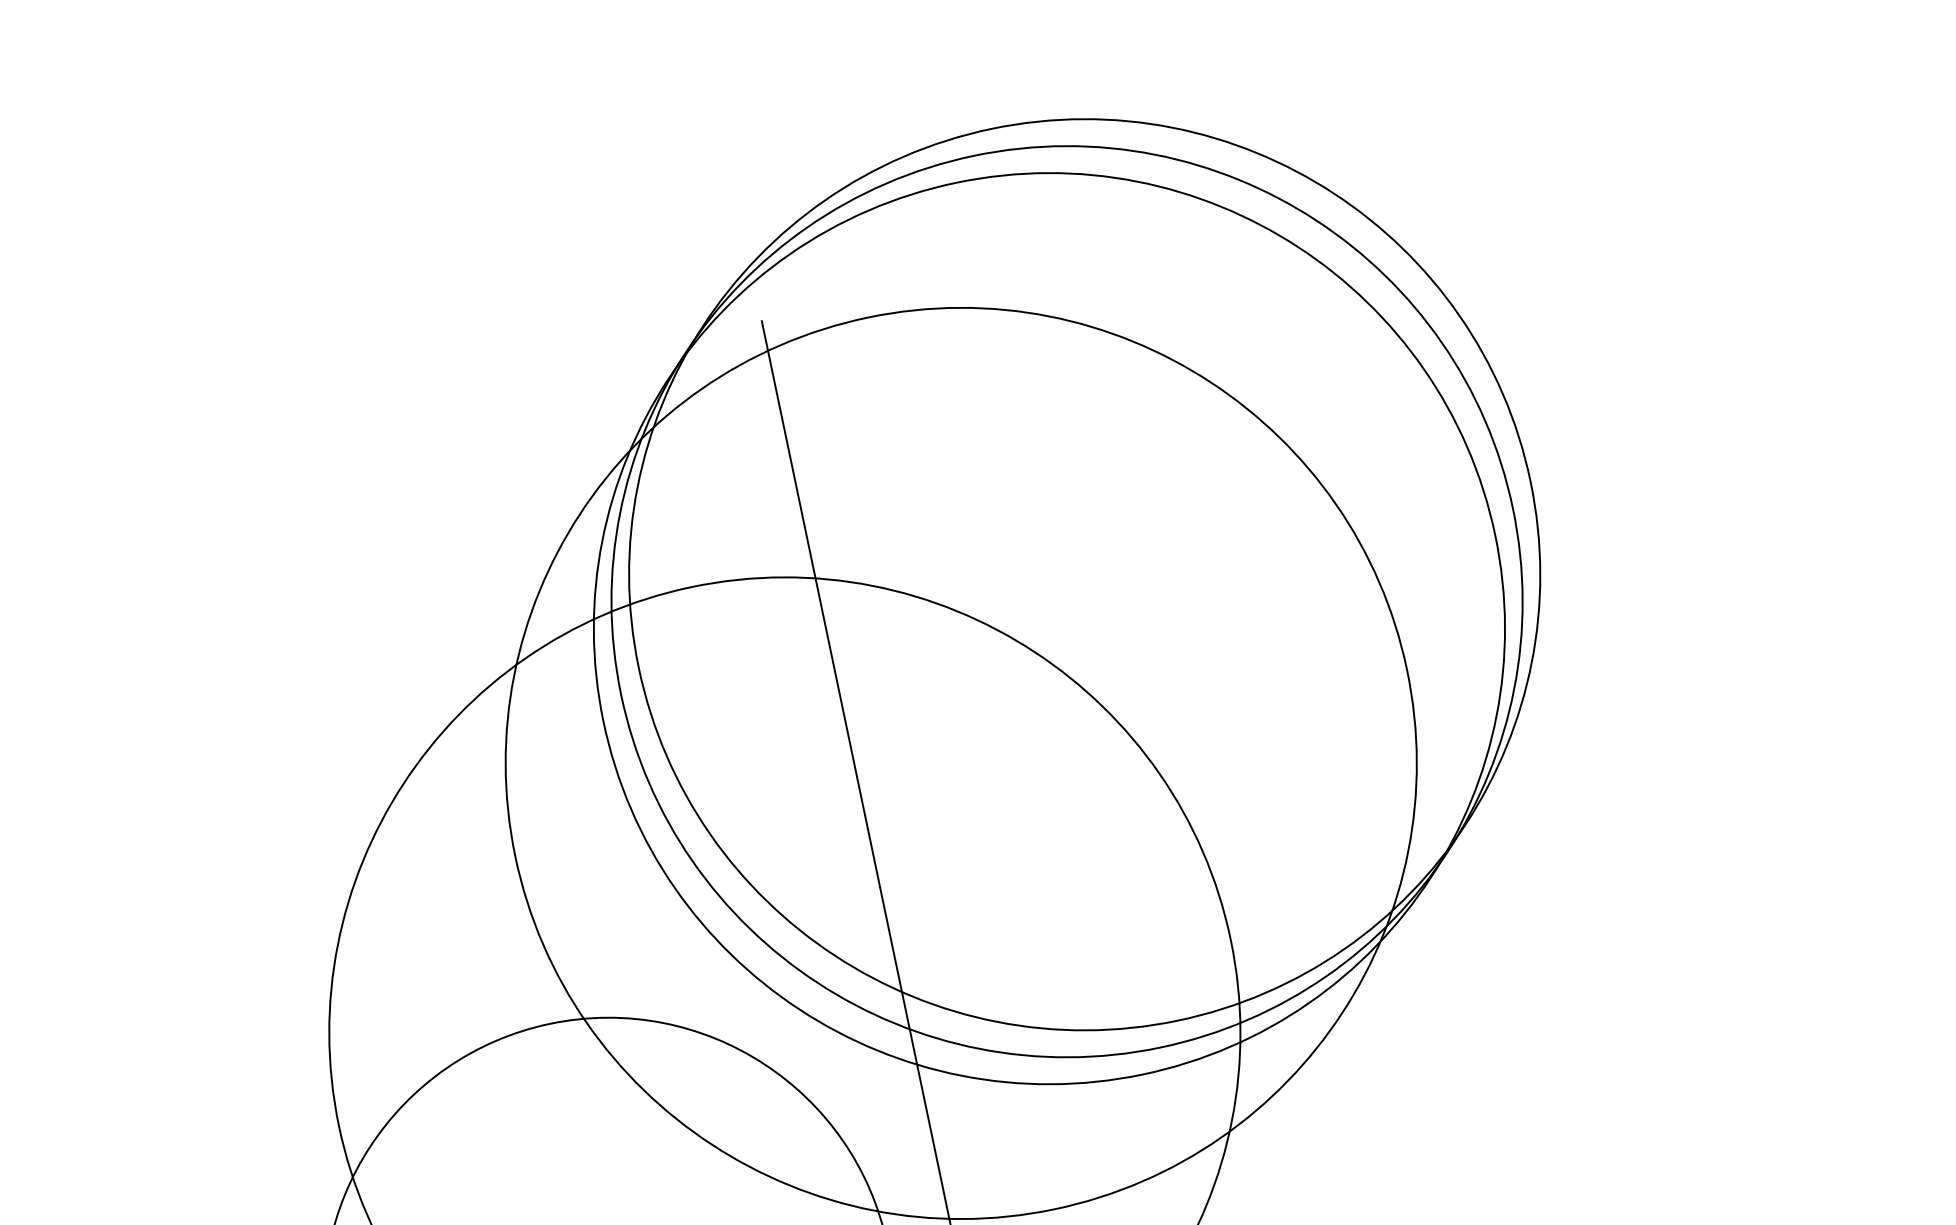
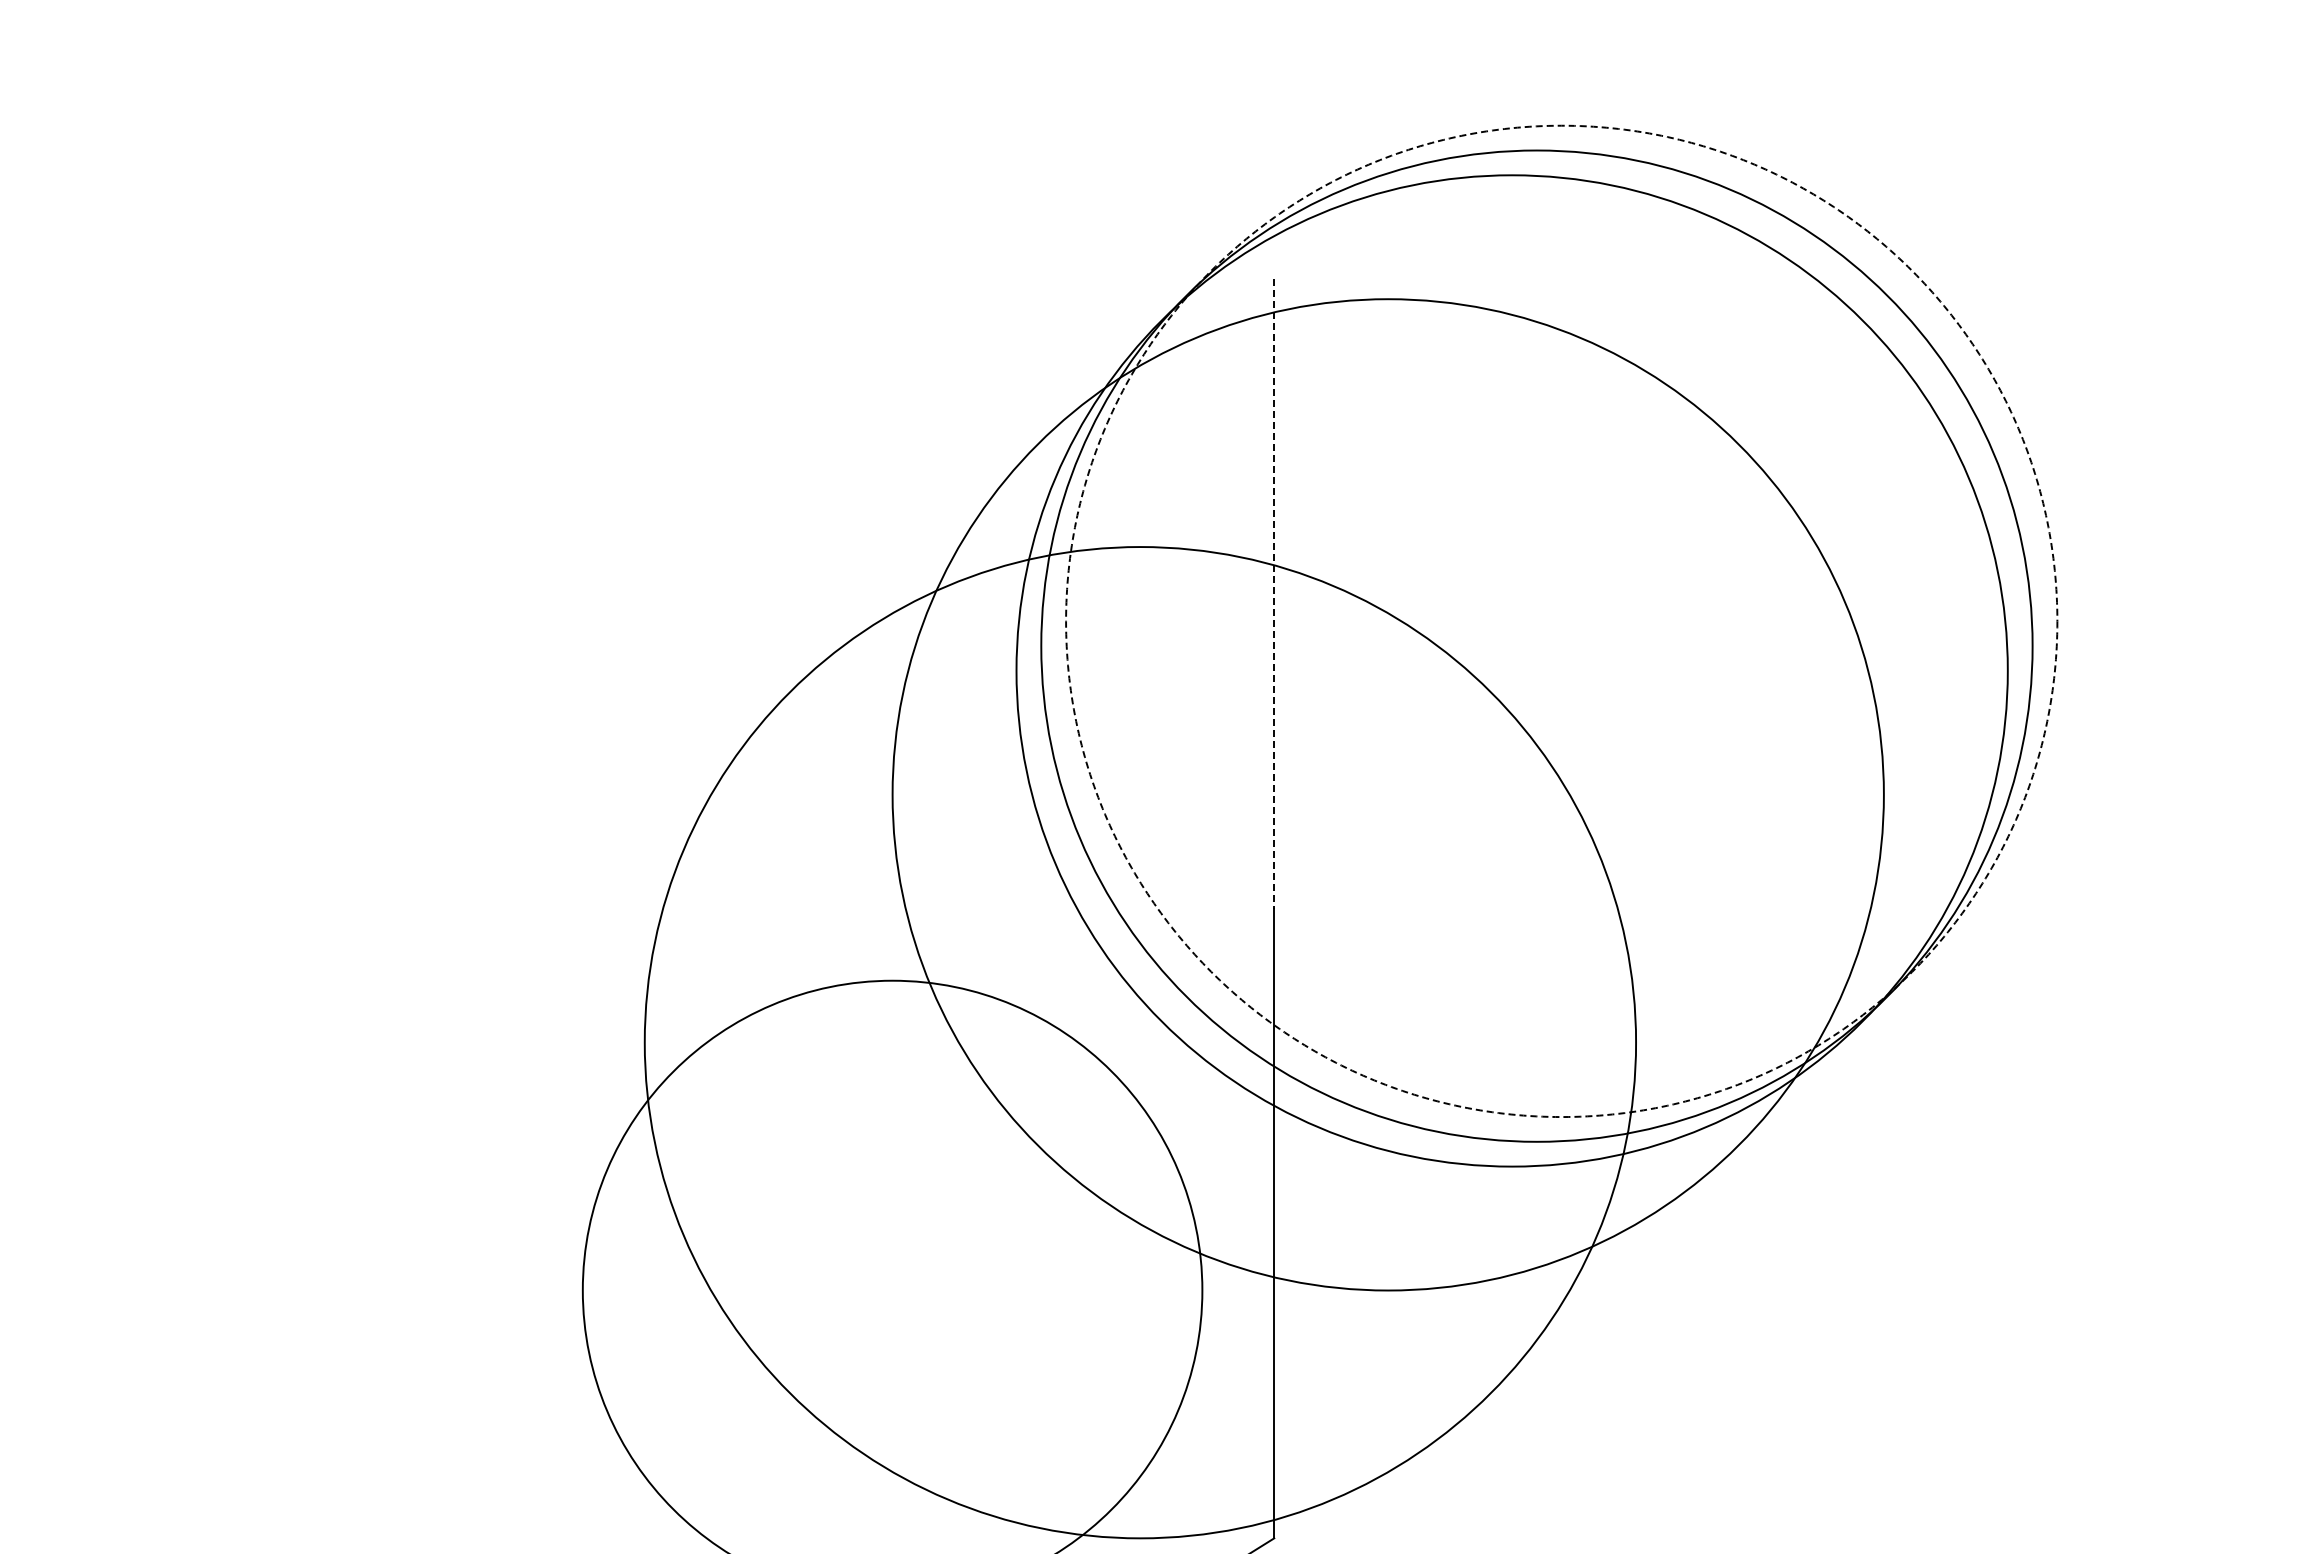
circle: (1084, 574) -> (1561, 621), solid -> dashed
line: (821, 604) -> (1274, 594), solid -> dashed

